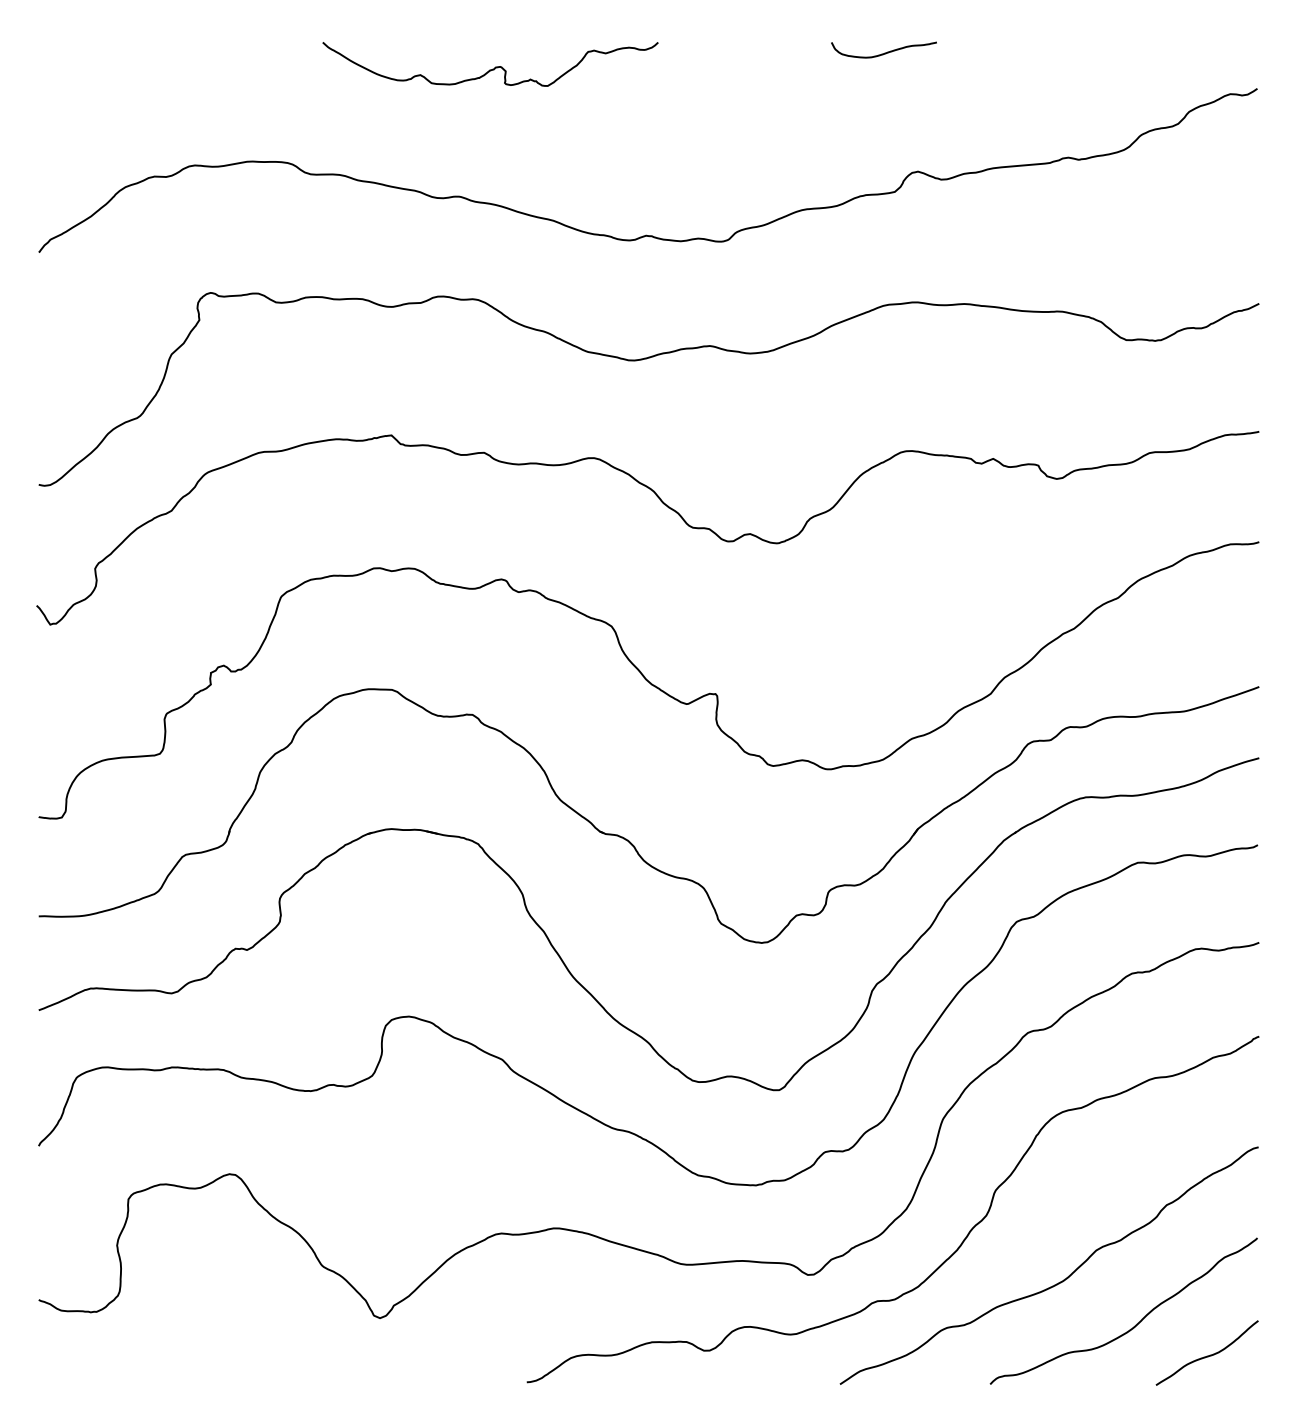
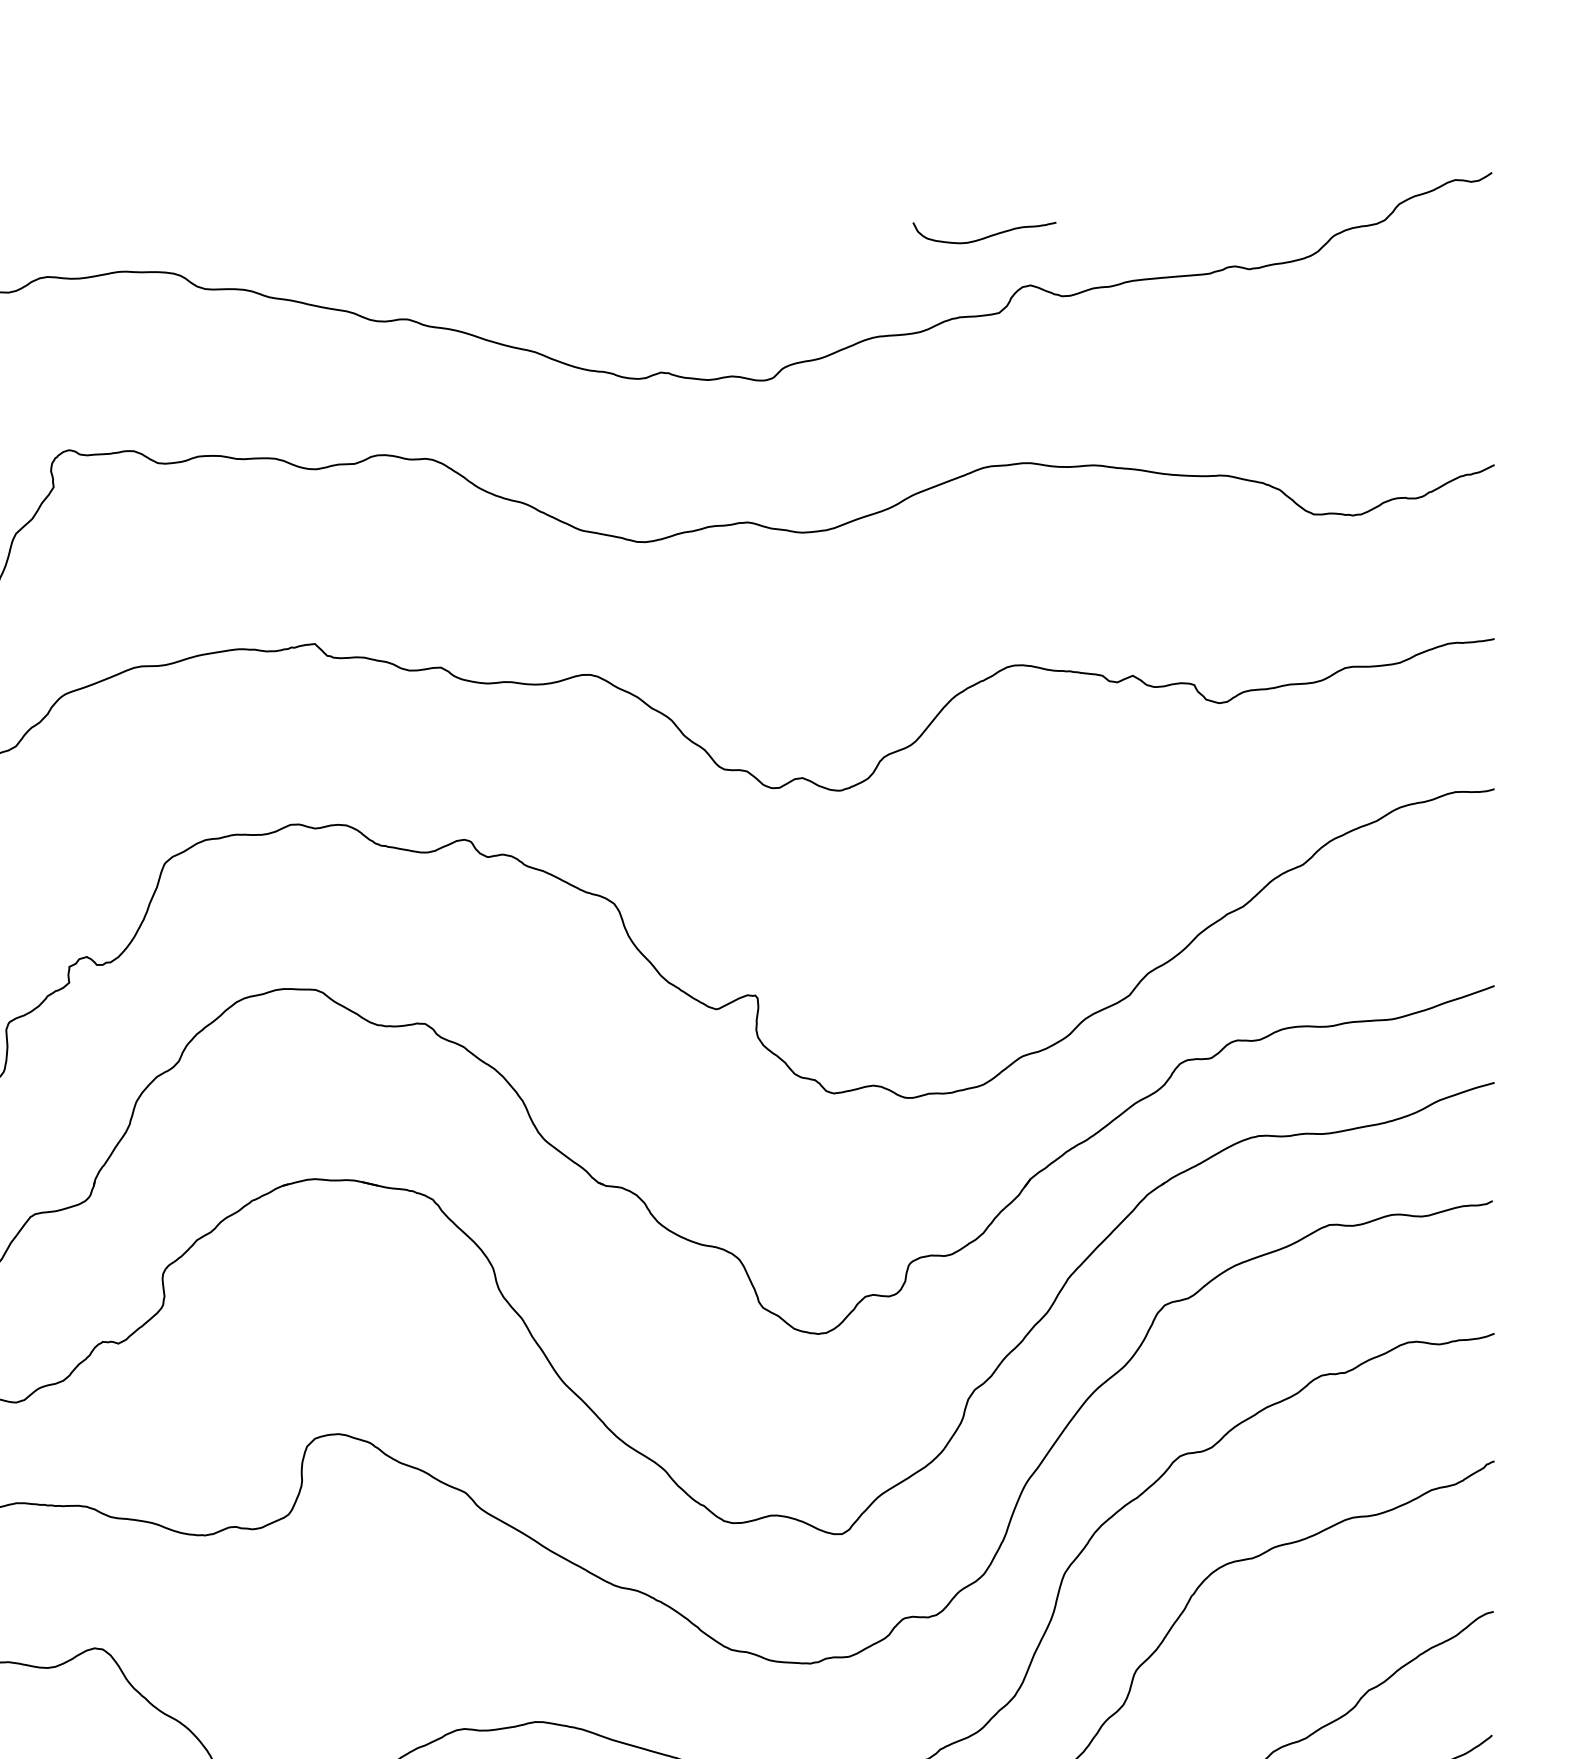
curve: (884, 52) -> (985, 236), moved
curve: (492, 68) -> (452, 145), removed

